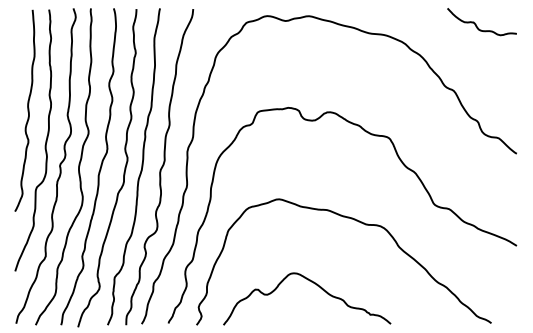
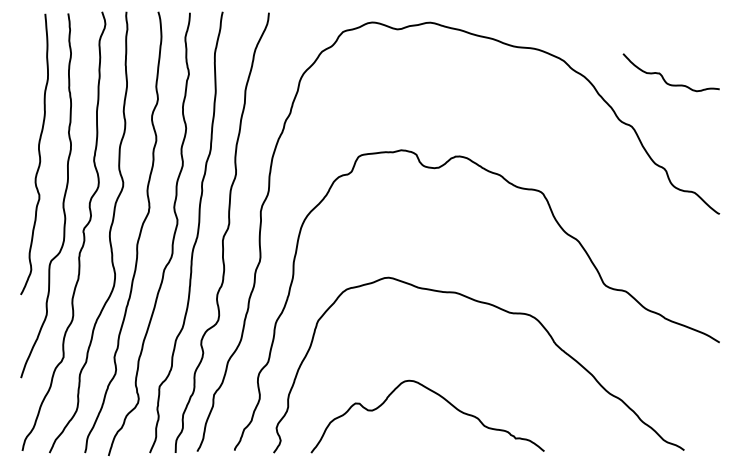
curve: (476, 24) -> (663, 76), moved

